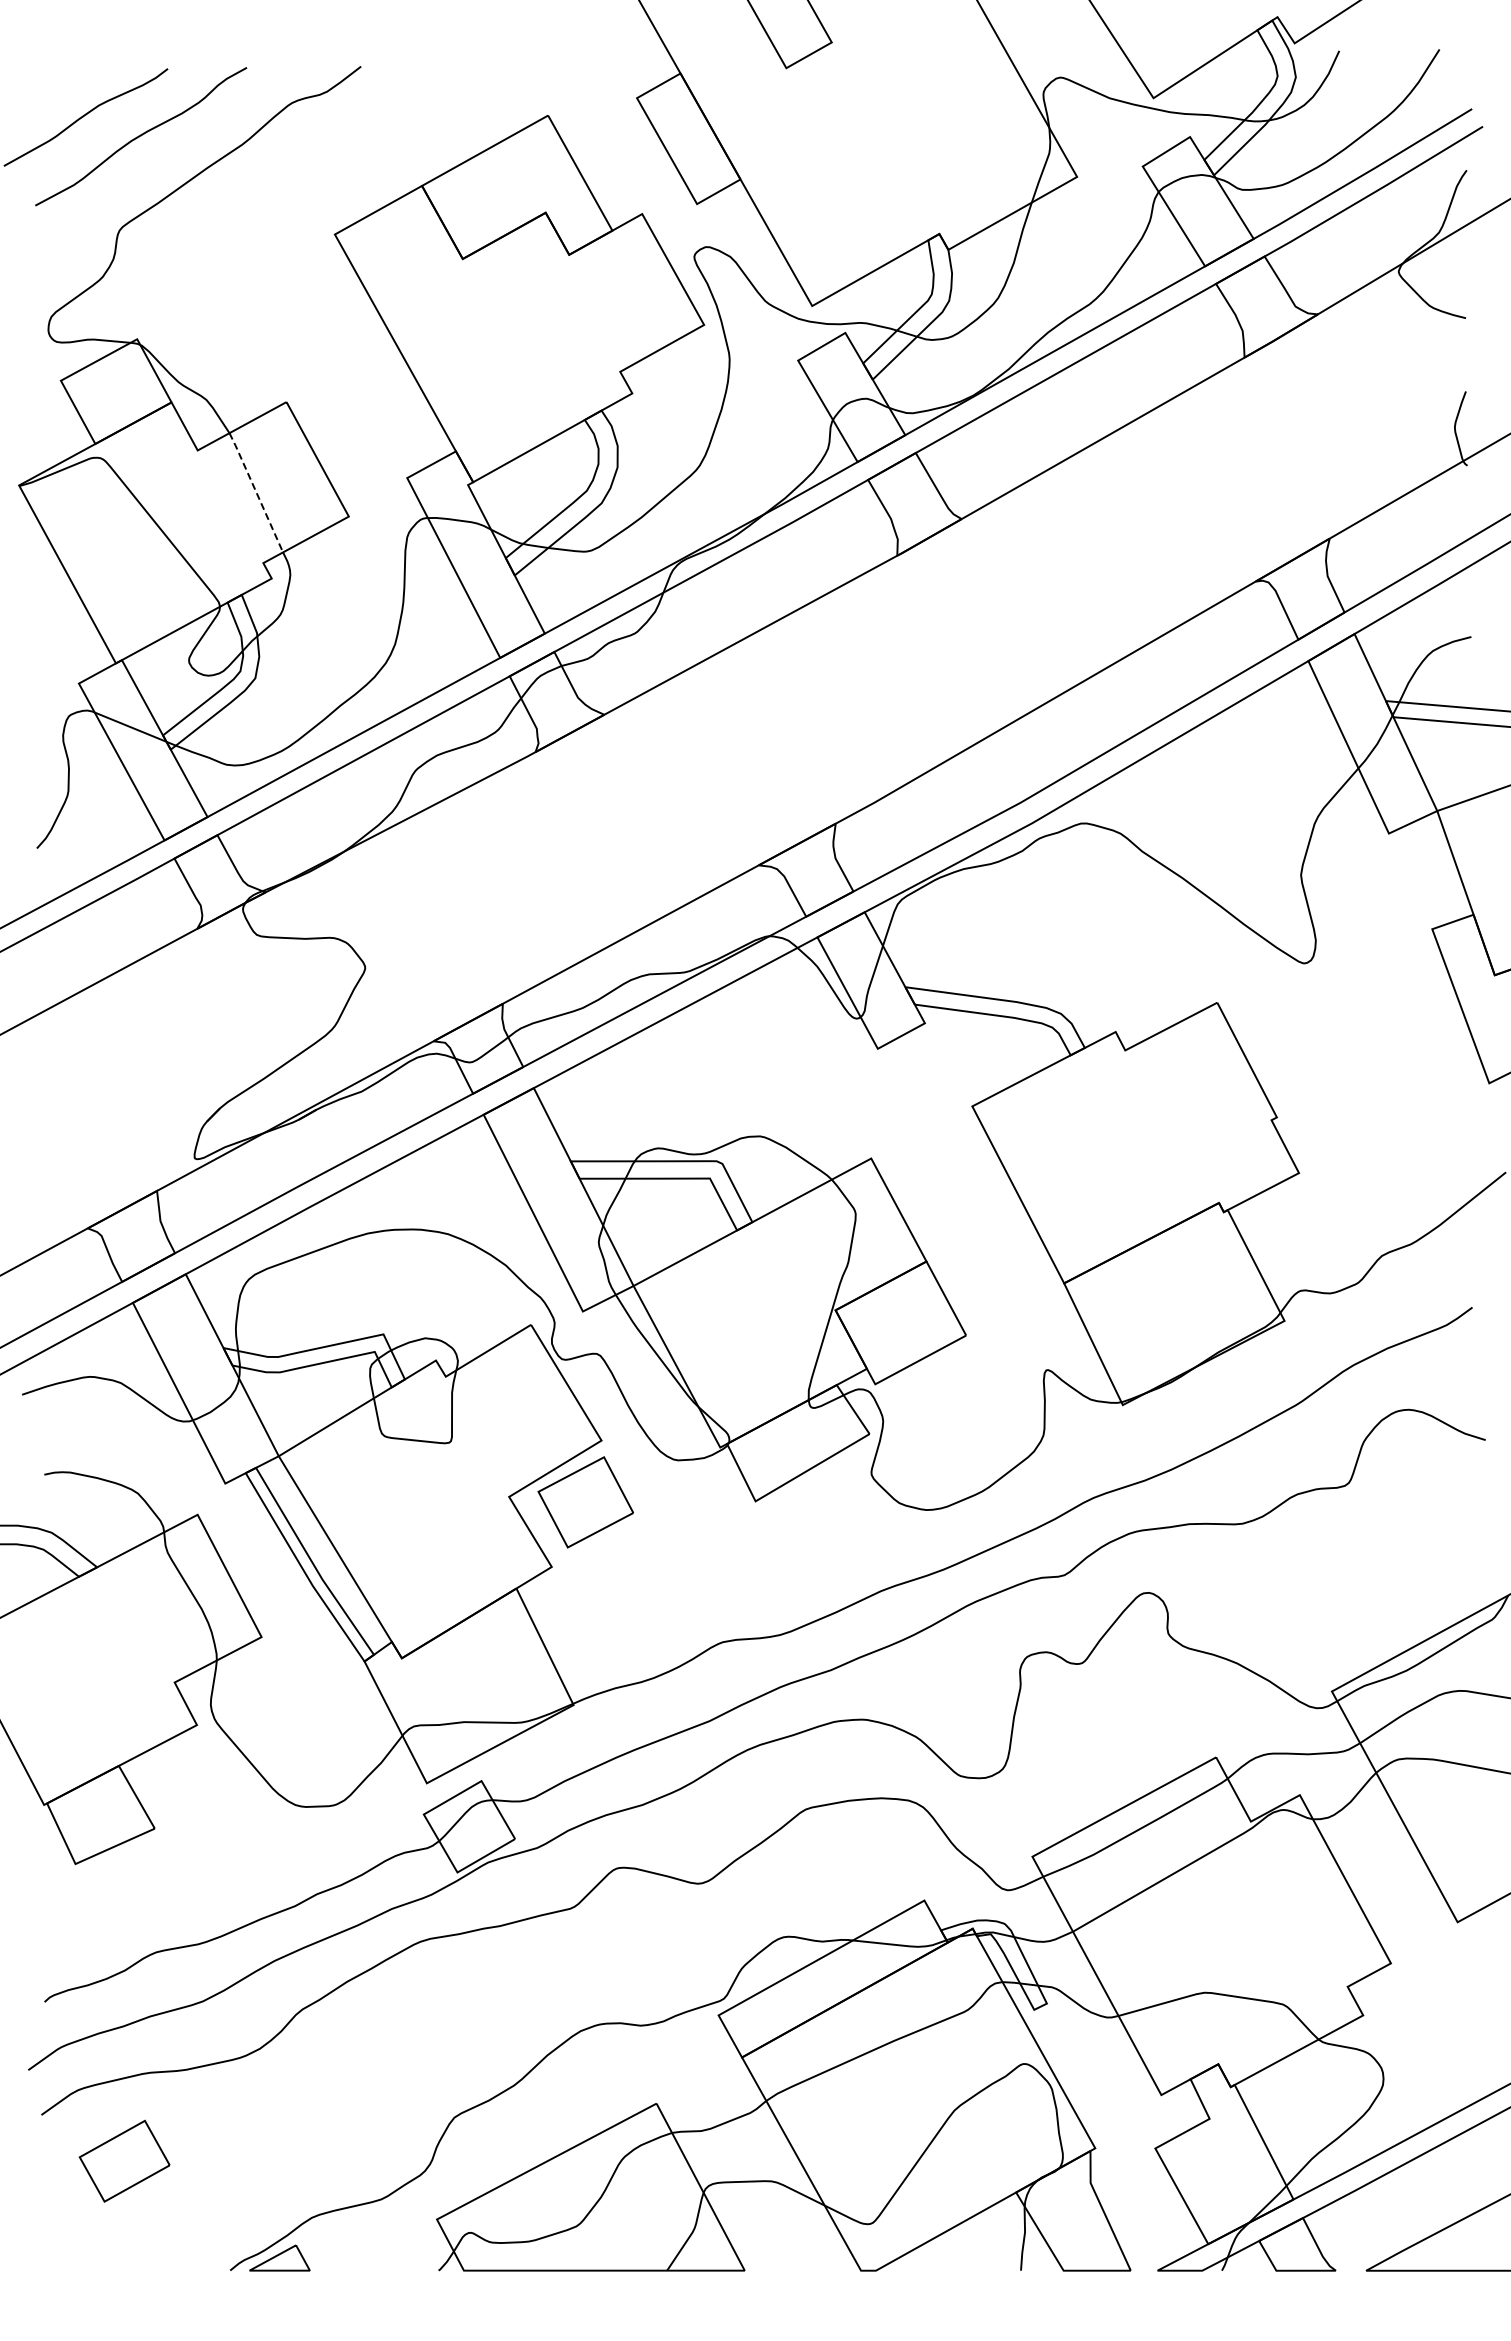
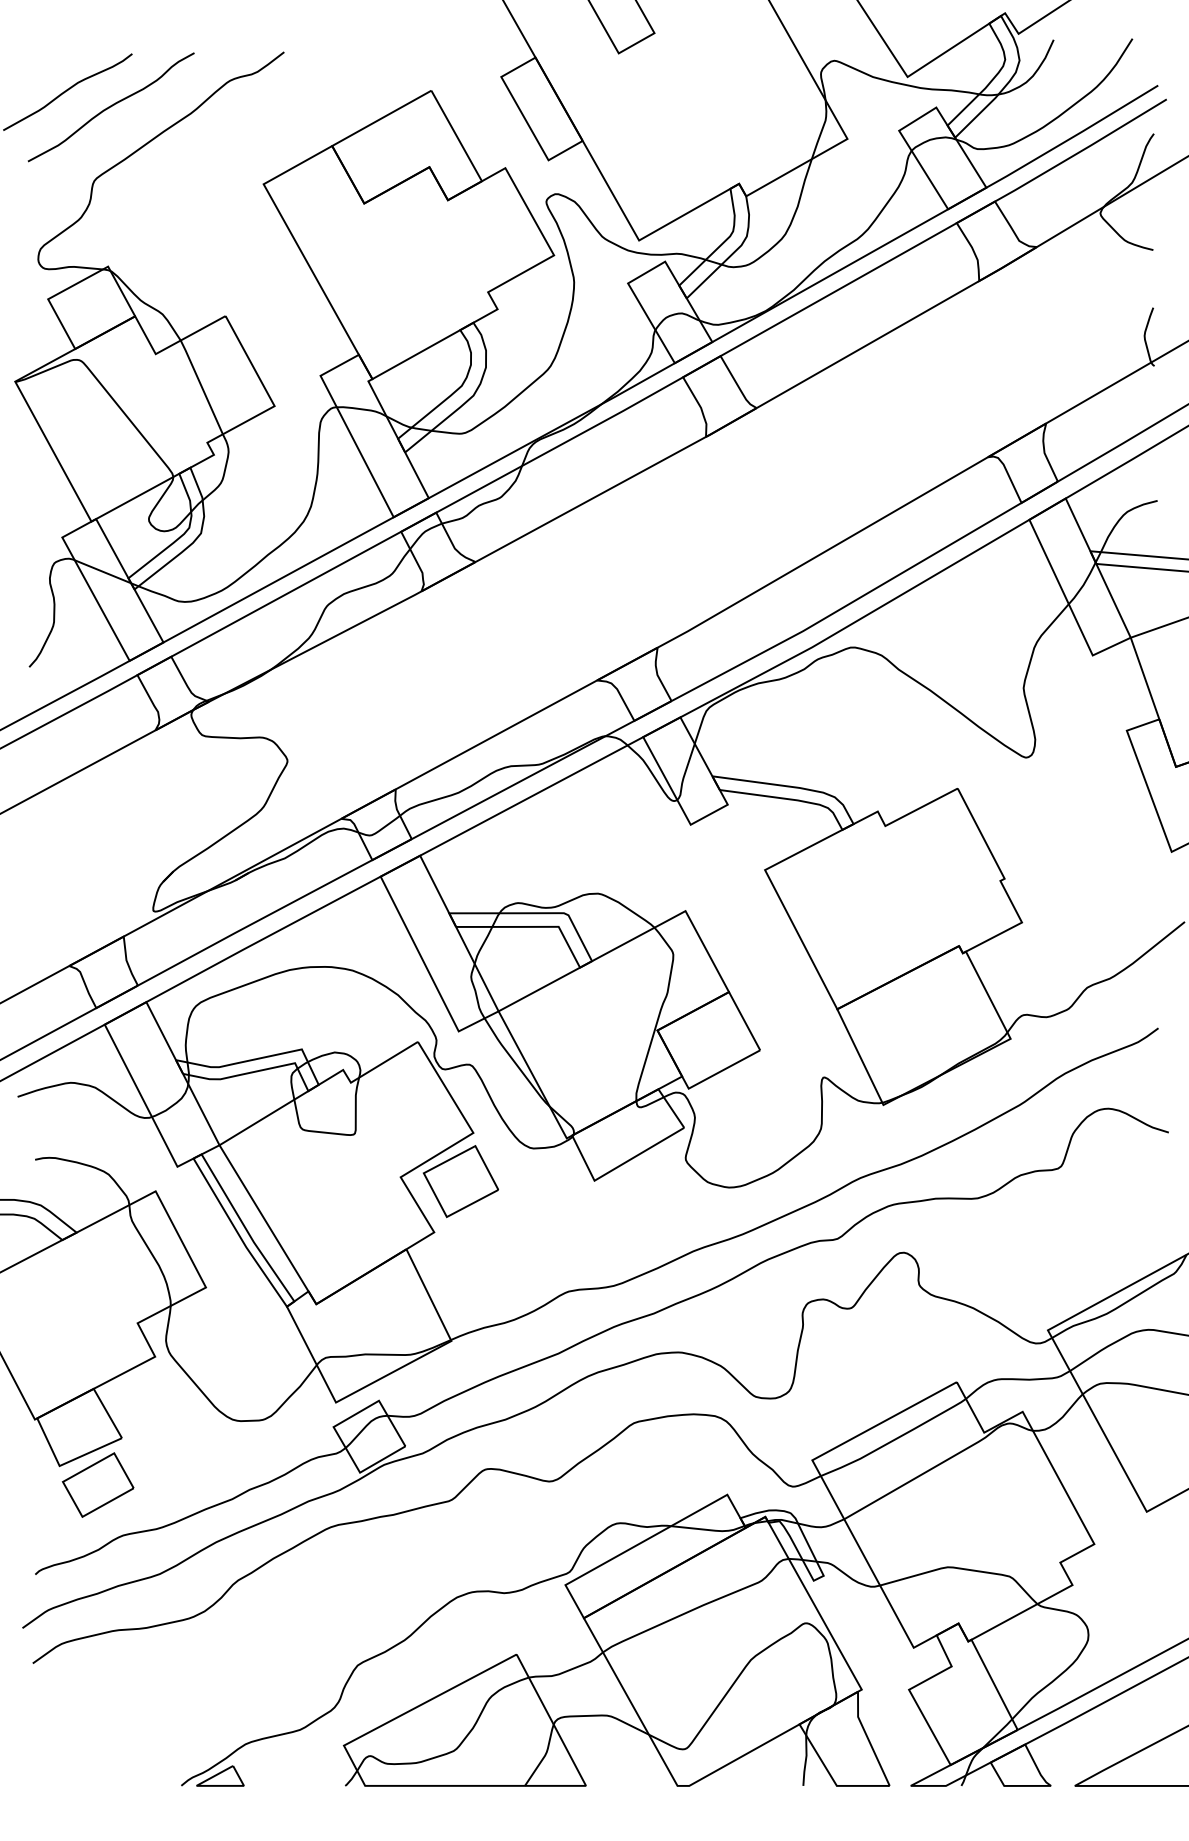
line: (256, 492) -> (201, 387), dashed -> solid
part: (124, 2160) -> (98, 1484), moved

